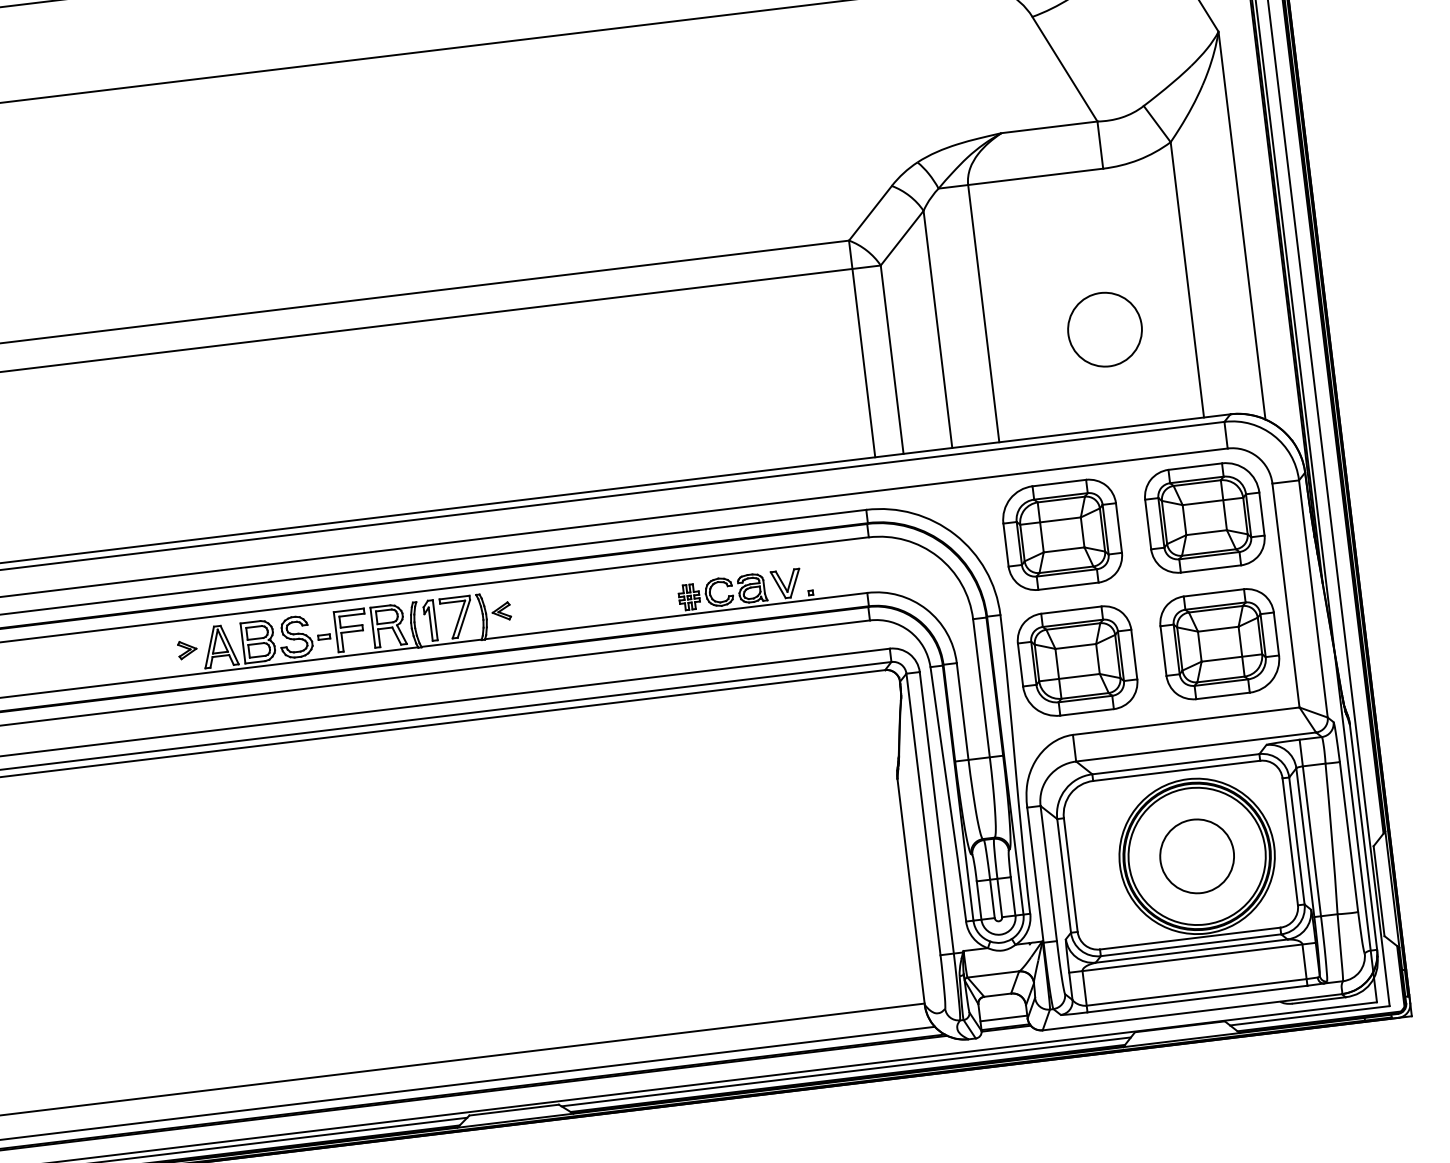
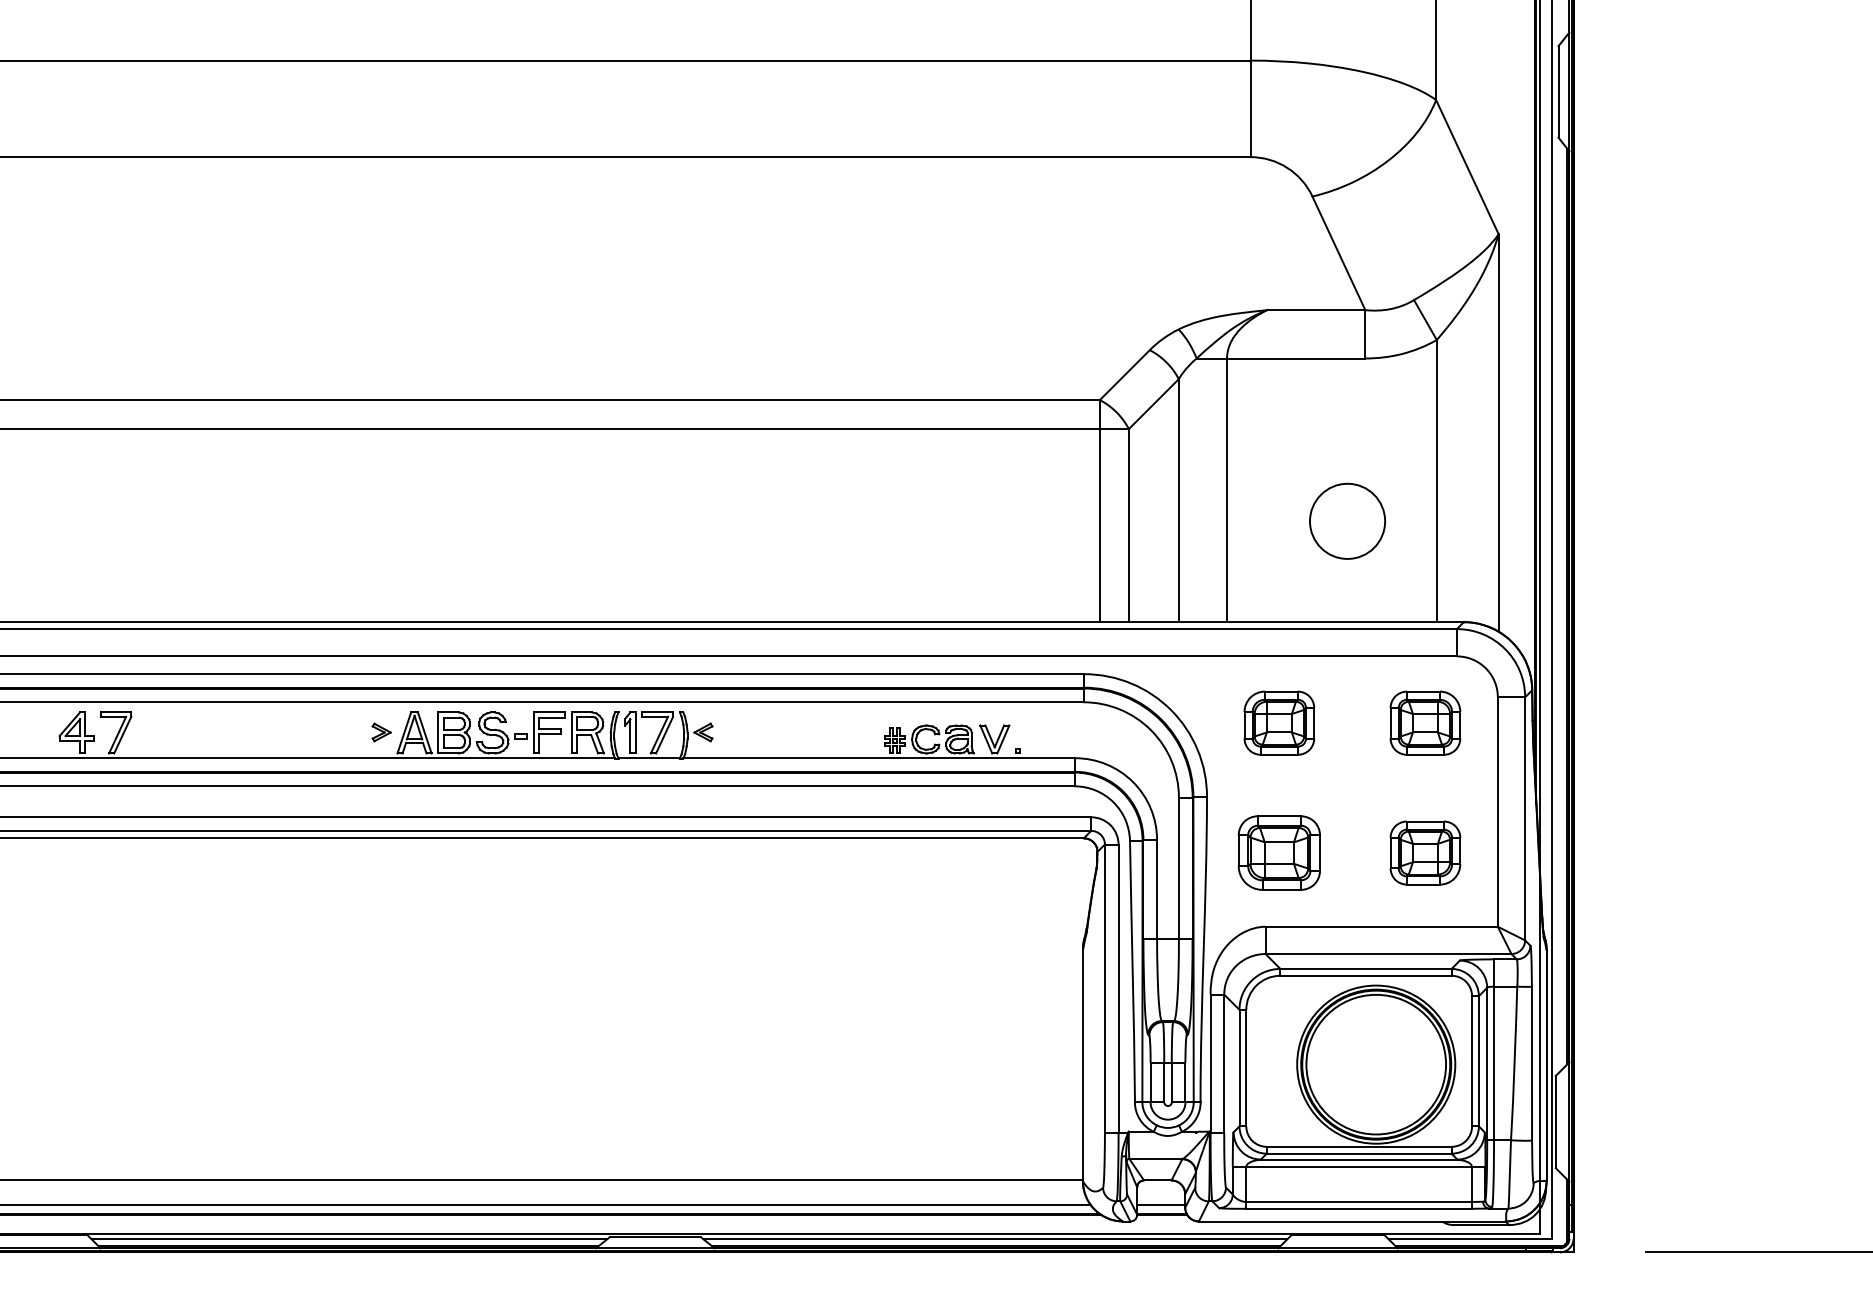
part: (1204, 516) -> (1425, 722), size x0.6
part: (1062, 533) -> (1279, 722), size x0.6
part: (1220, 643) -> (1425, 852), size x0.6
part: (1077, 660) -> (1279, 852), size x0.7
circle: (1196, 856) -> (1375, 1064), removed

